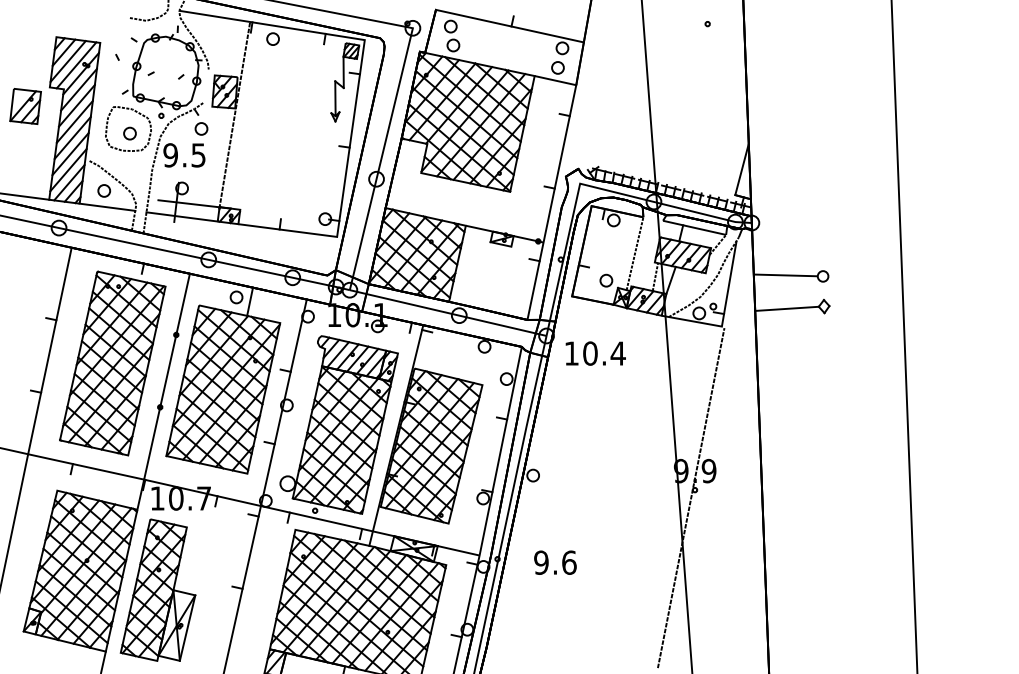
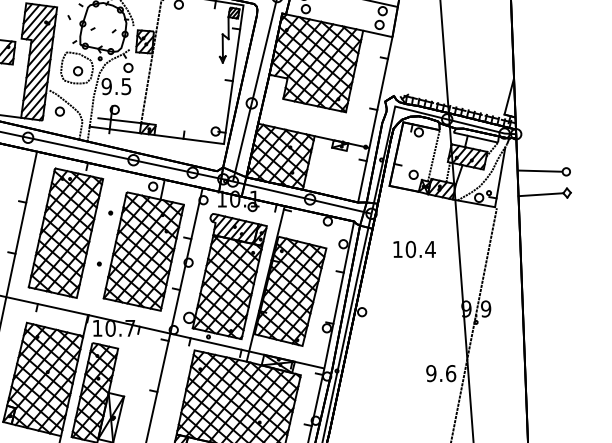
line: (107, 206) -> (62, 122), removed
text: (595, 353) -> (414, 249), moved
line: (166, 376) -> (103, 242), removed
text: (555, 562) -> (441, 373), moved

